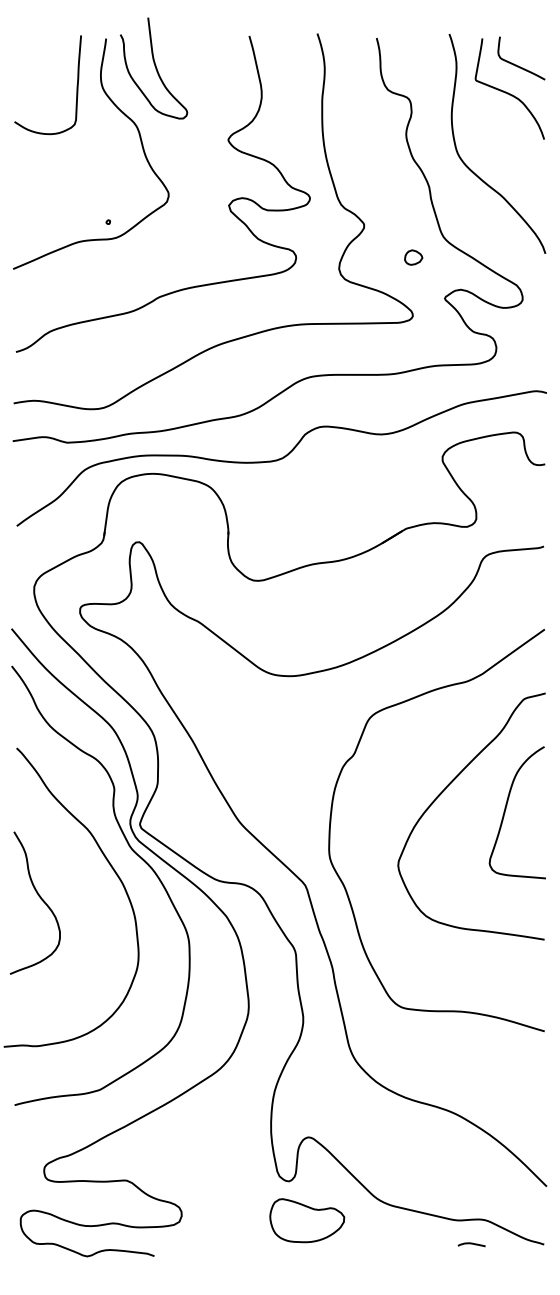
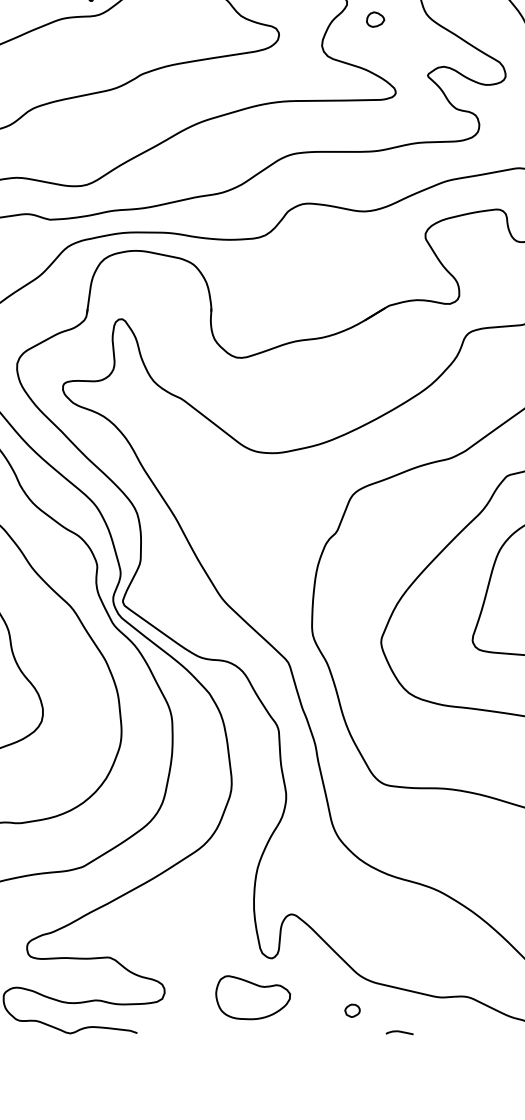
part: (413, 257) -> (375, 19), moved
part: (307, 1220) -> (253, 997), moved
part: (369, 1233) -> (352, 1010), added
curve: (471, 1244) -> (399, 1032), moved

